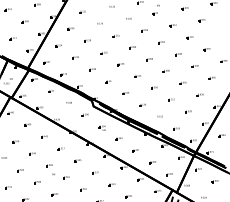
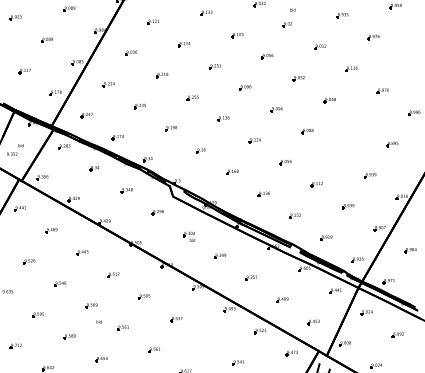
part: (194, 66) -> (359, 122), removed
part: (182, 82) -> (337, 152), removed
part: (111, 184) -> (206, 340), removed

